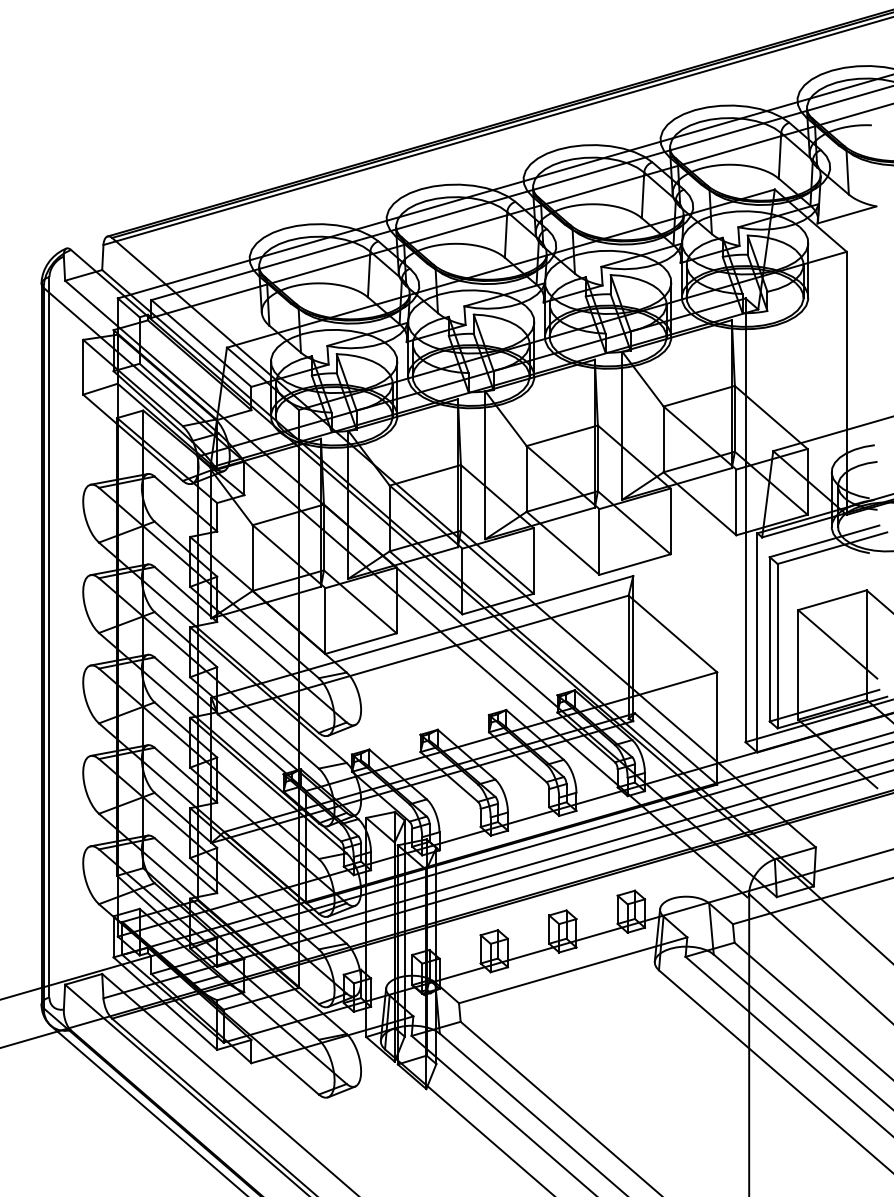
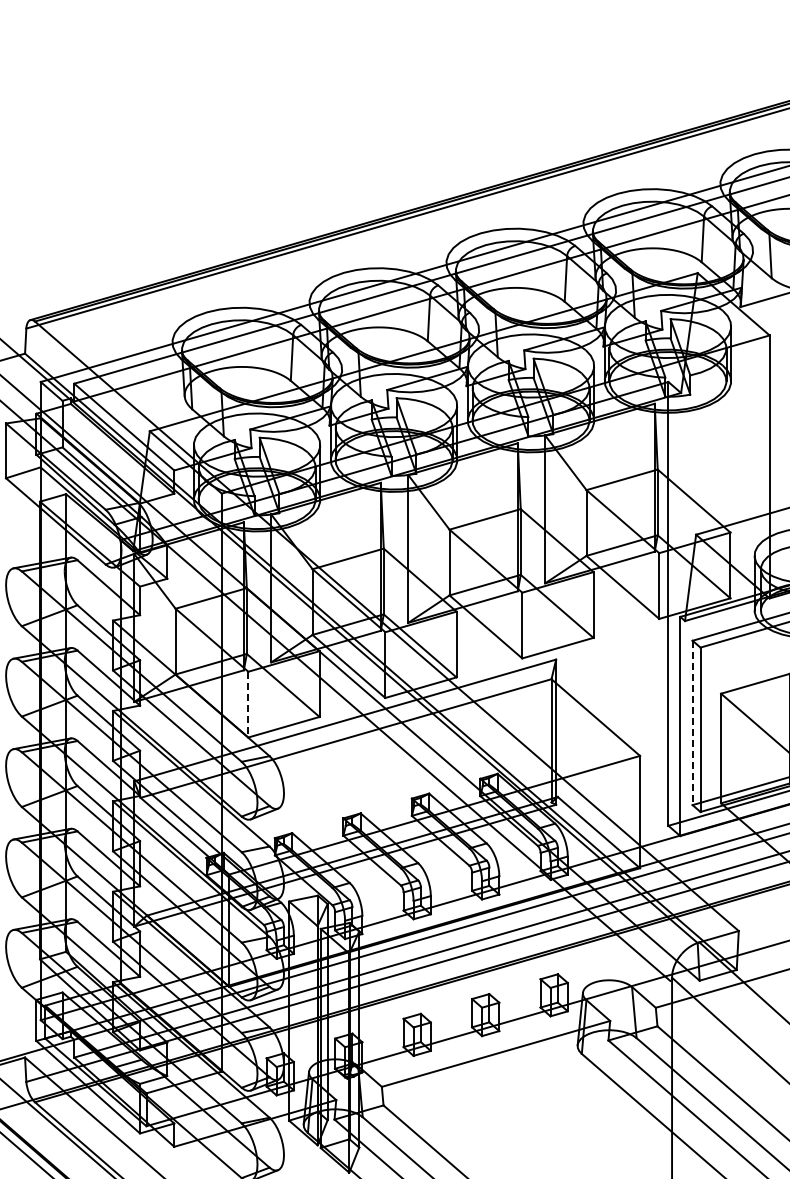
line: (325, 621) -> (248, 705), solid -> dashed
line: (769, 639) -> (692, 723), solid -> dashed

